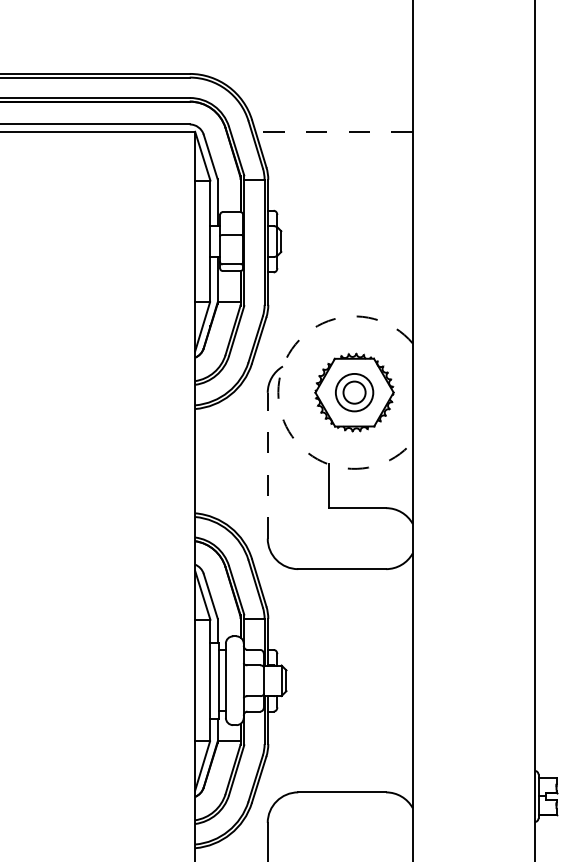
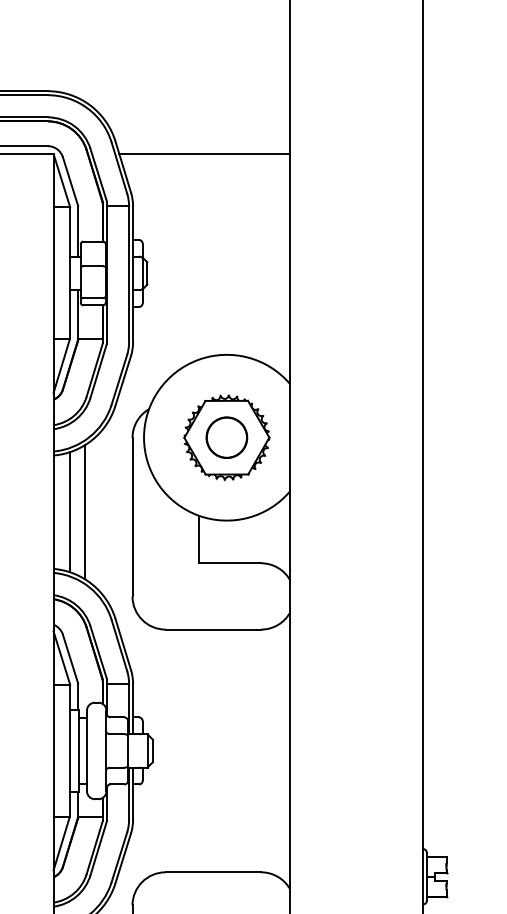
line: (334, 131) -> (205, 153), dashed -> solid
arc: (278, 392) -> (144, 437), dashed -> solid
circle: (354, 392) -> (226, 437), size x1.67
line: (210, 460) -> (70, 511), added
line: (223, 460) -> (84, 511), added
line: (267, 465) -> (132, 516), dashed -> solid

